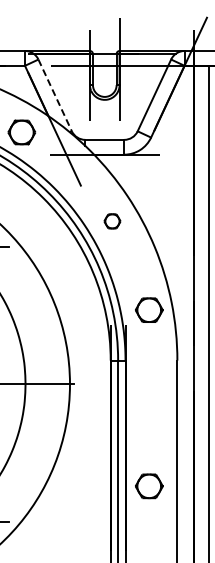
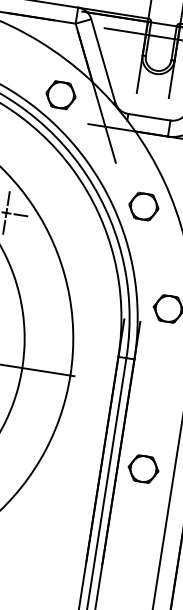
line: (55, 95) -> (103, 60), dashed -> solid
part: (112, 221) -> (143, 206), size x1.67
part: (149, 486) -> (143, 469), moved

